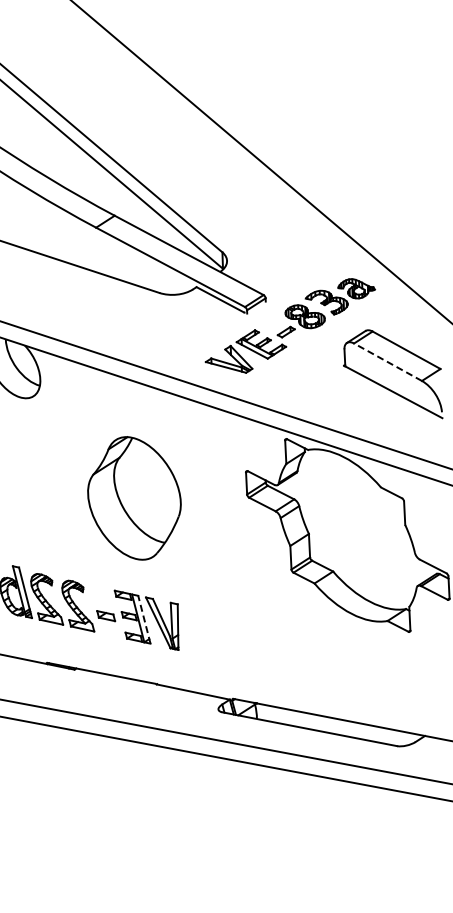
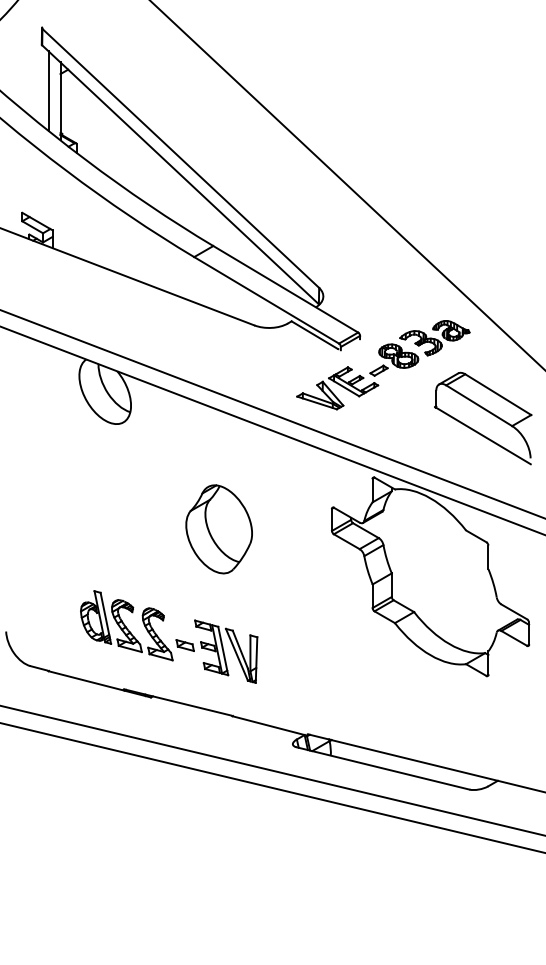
line: (388, 362) -> (479, 405), dashed -> solid
part: (133, 498) -> (218, 529), size x0.71
line: (144, 620) -> (223, 651), dashed -> solid

